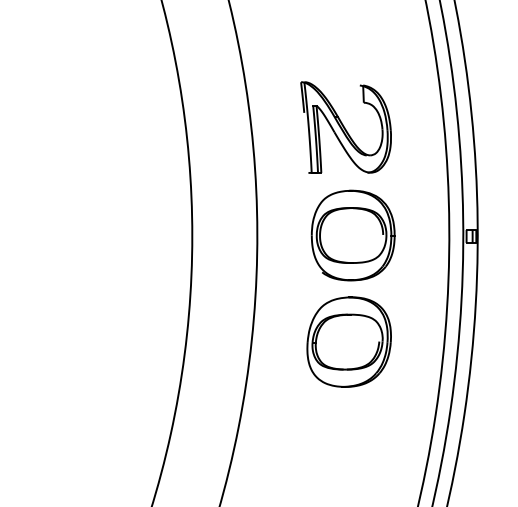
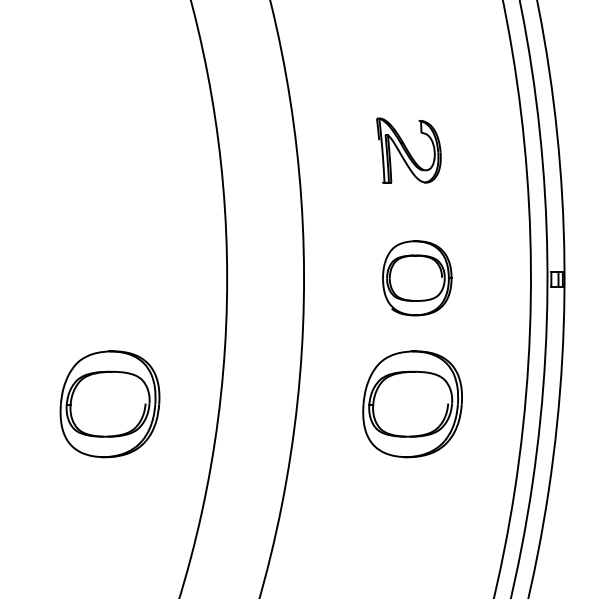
part: (345, 127) -> (408, 150), size x0.6
part: (352, 235) -> (416, 278), size x0.7
part: (92, 341) -> (109, 403), added

